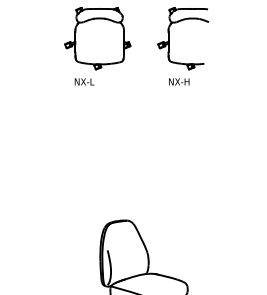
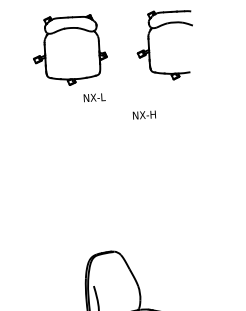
text: (84, 81) -> (94, 97), moved
text: (179, 81) -> (144, 114), moved

